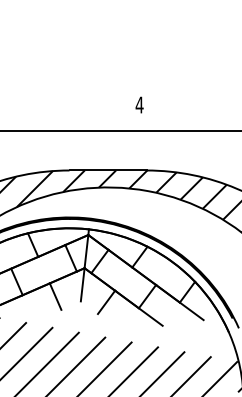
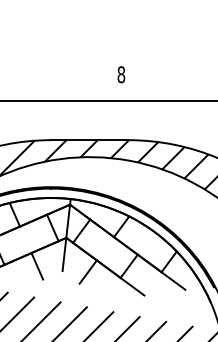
text: (139, 104) -> (121, 74), 4 -> 8

